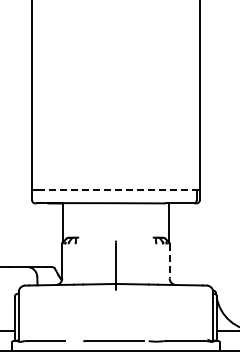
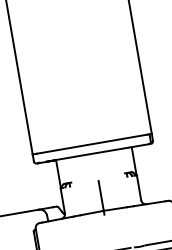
line: (115, 190) -> (91, 144), dashed -> solid
line: (169, 261) -> (138, 188), dashed -> solid

